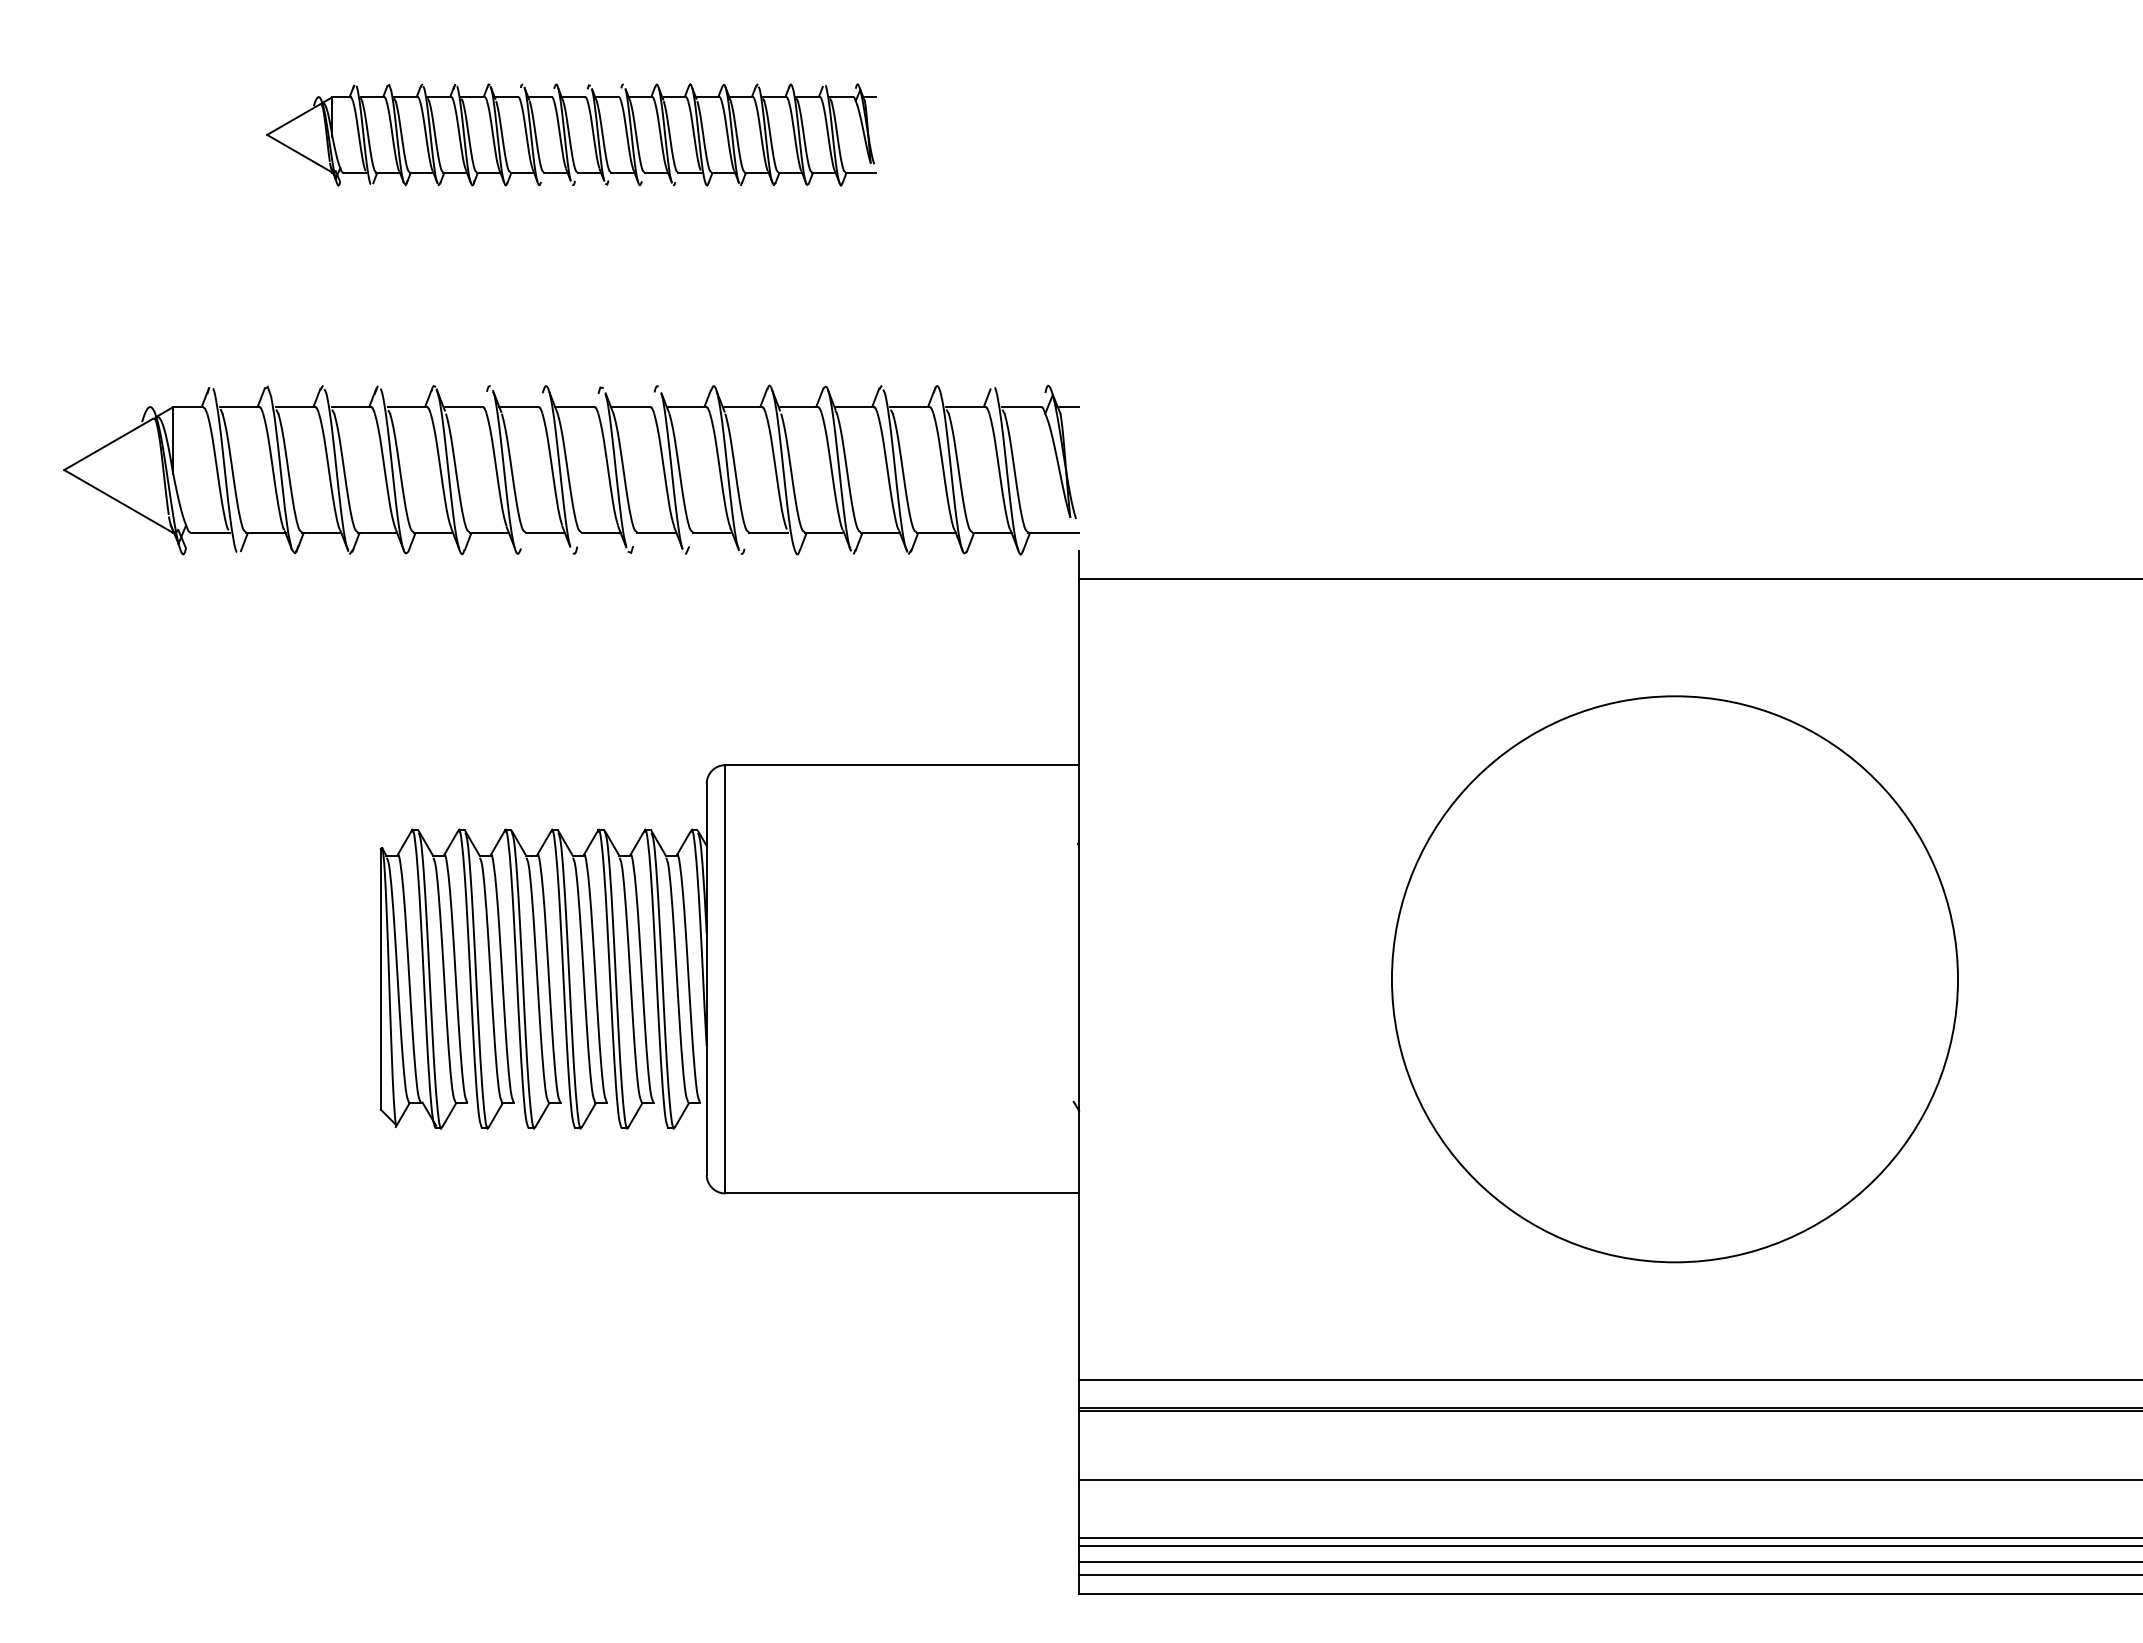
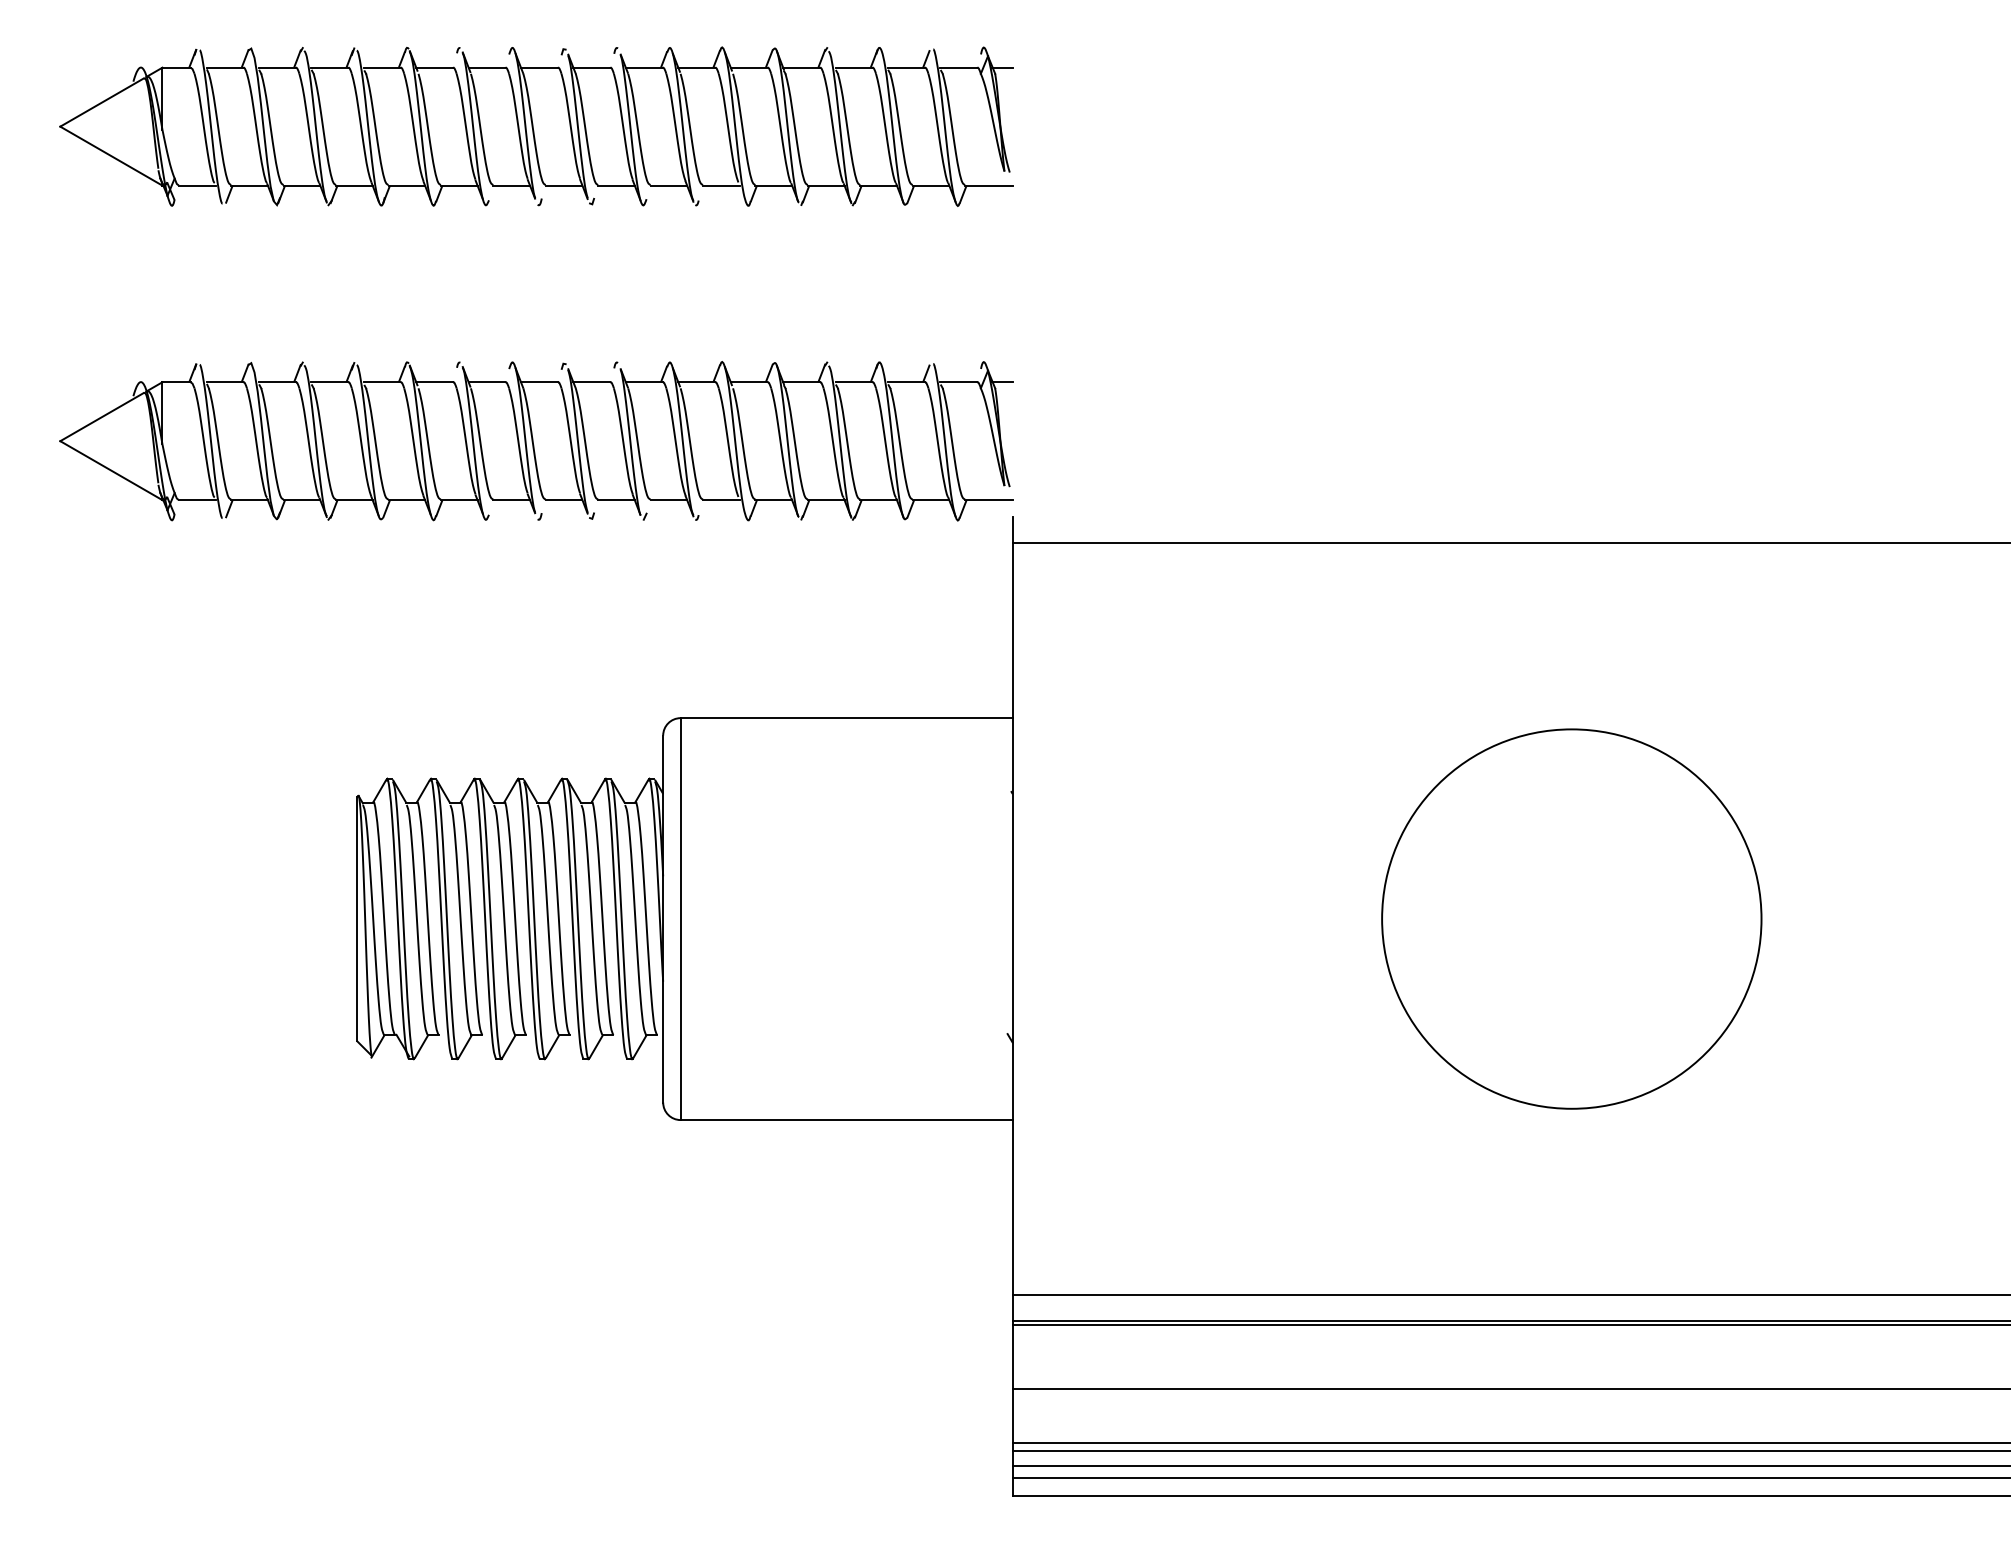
part: (571, 134) -> (536, 126), size x1.67
circle: (1674, 979) -> (1571, 919), size x0.71

